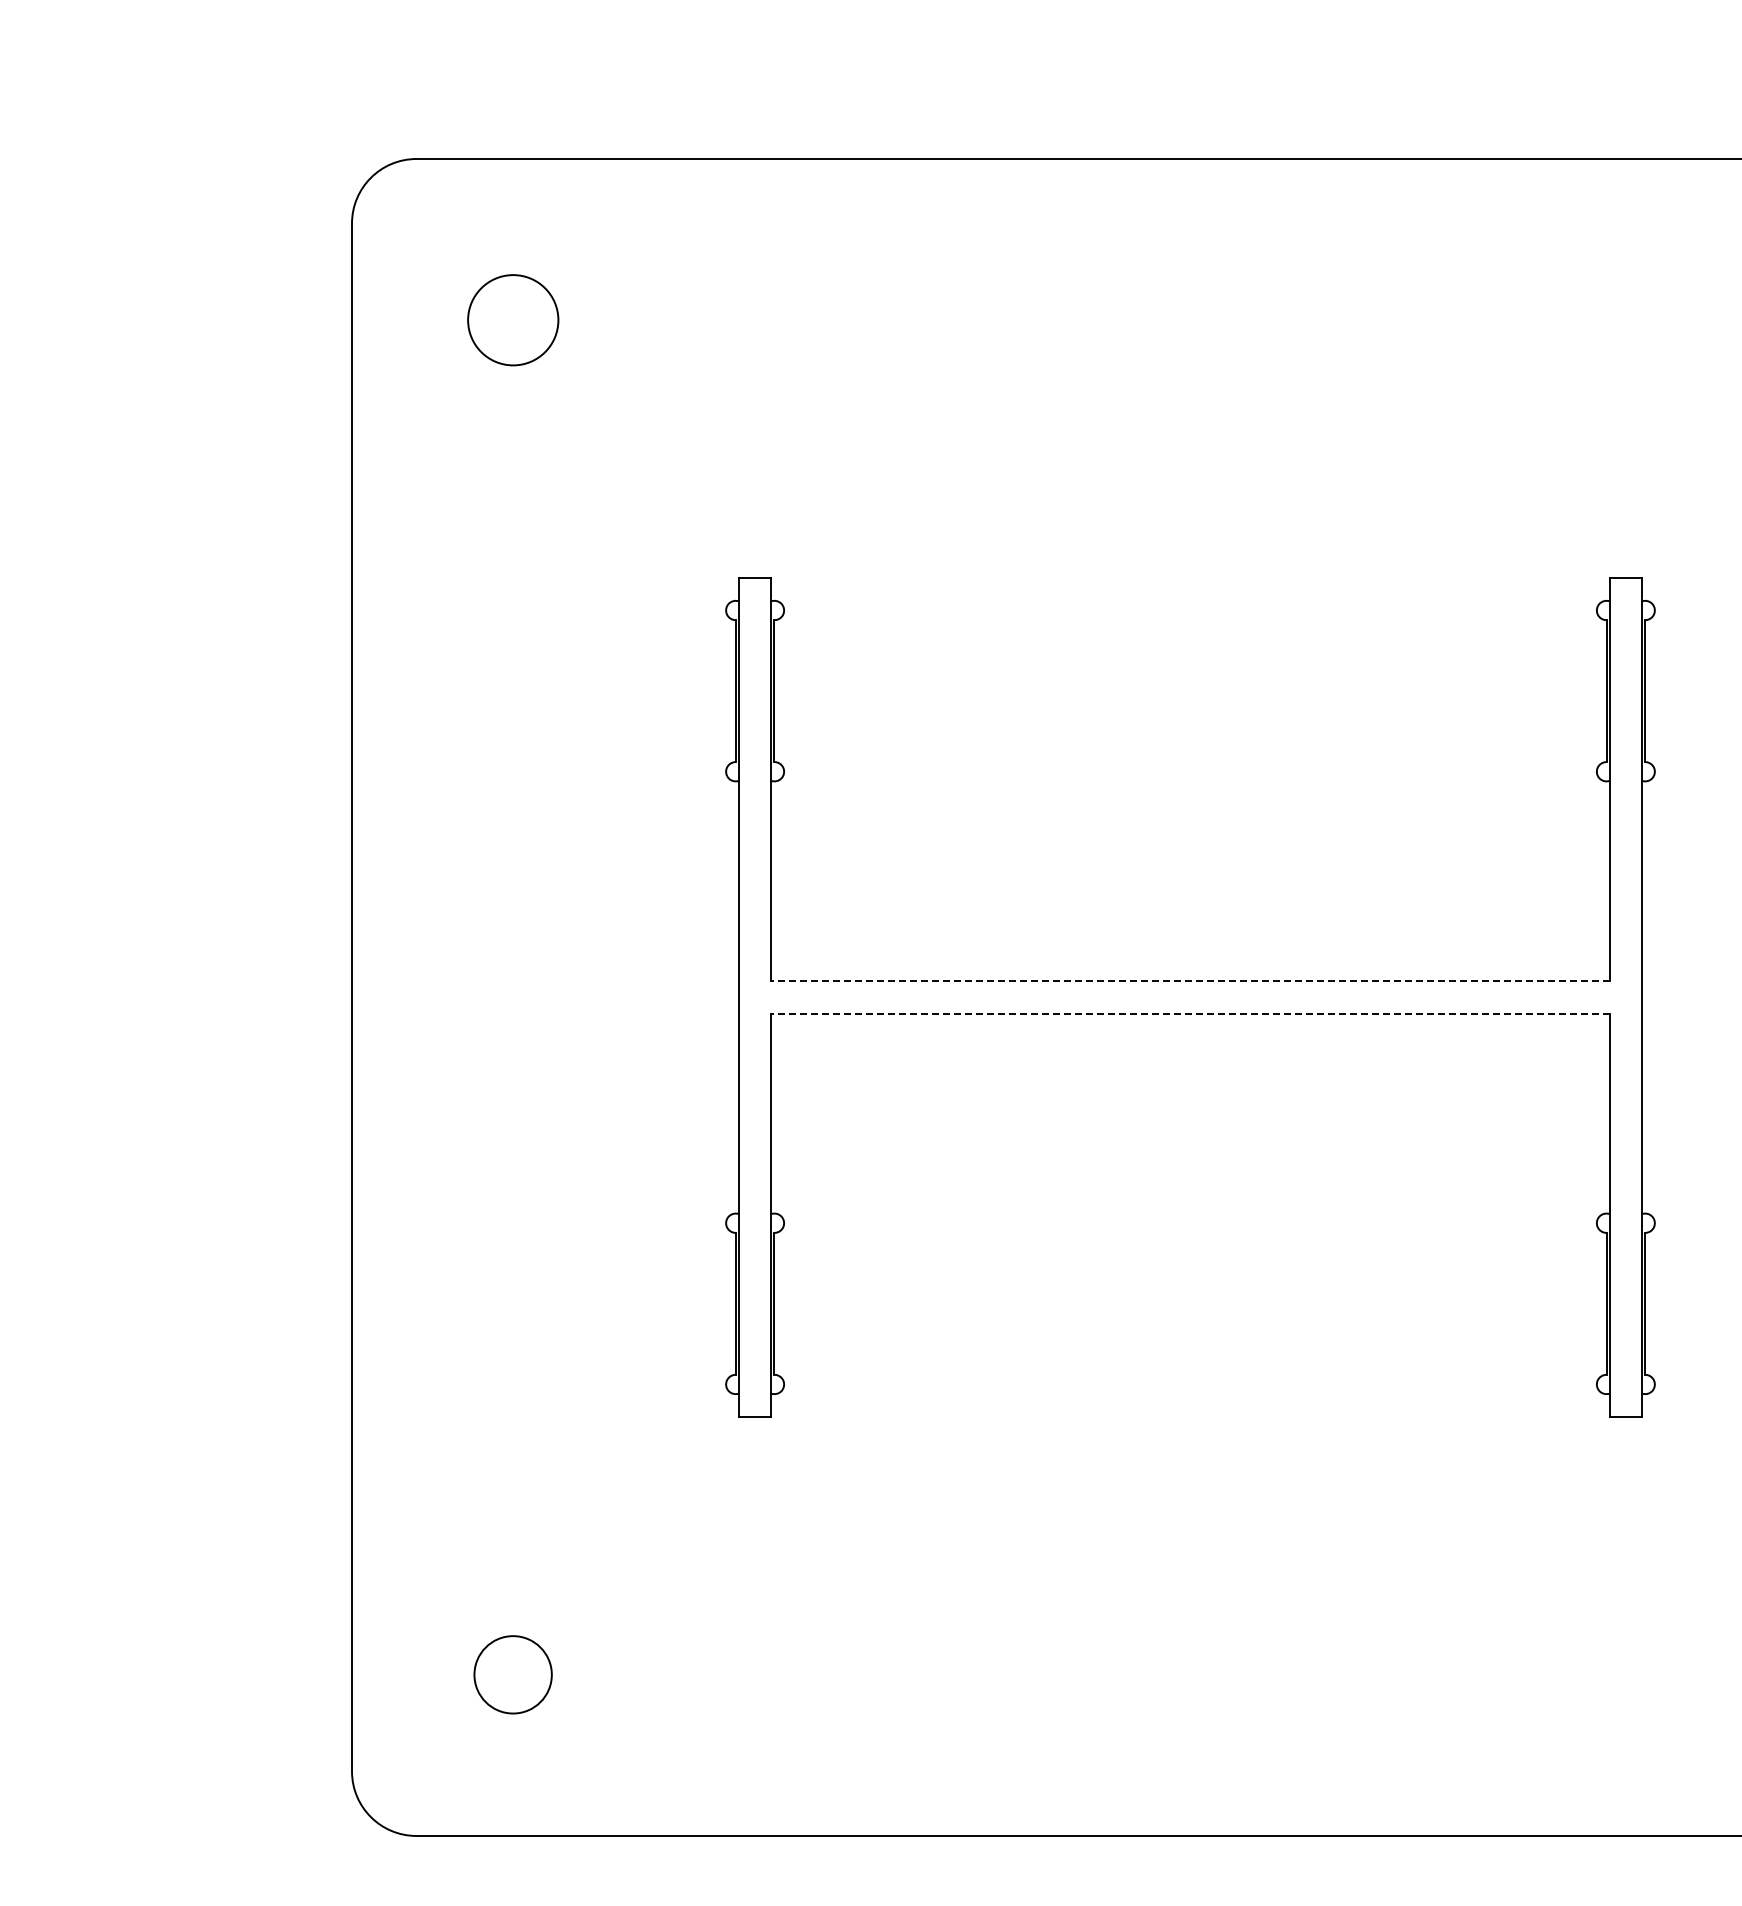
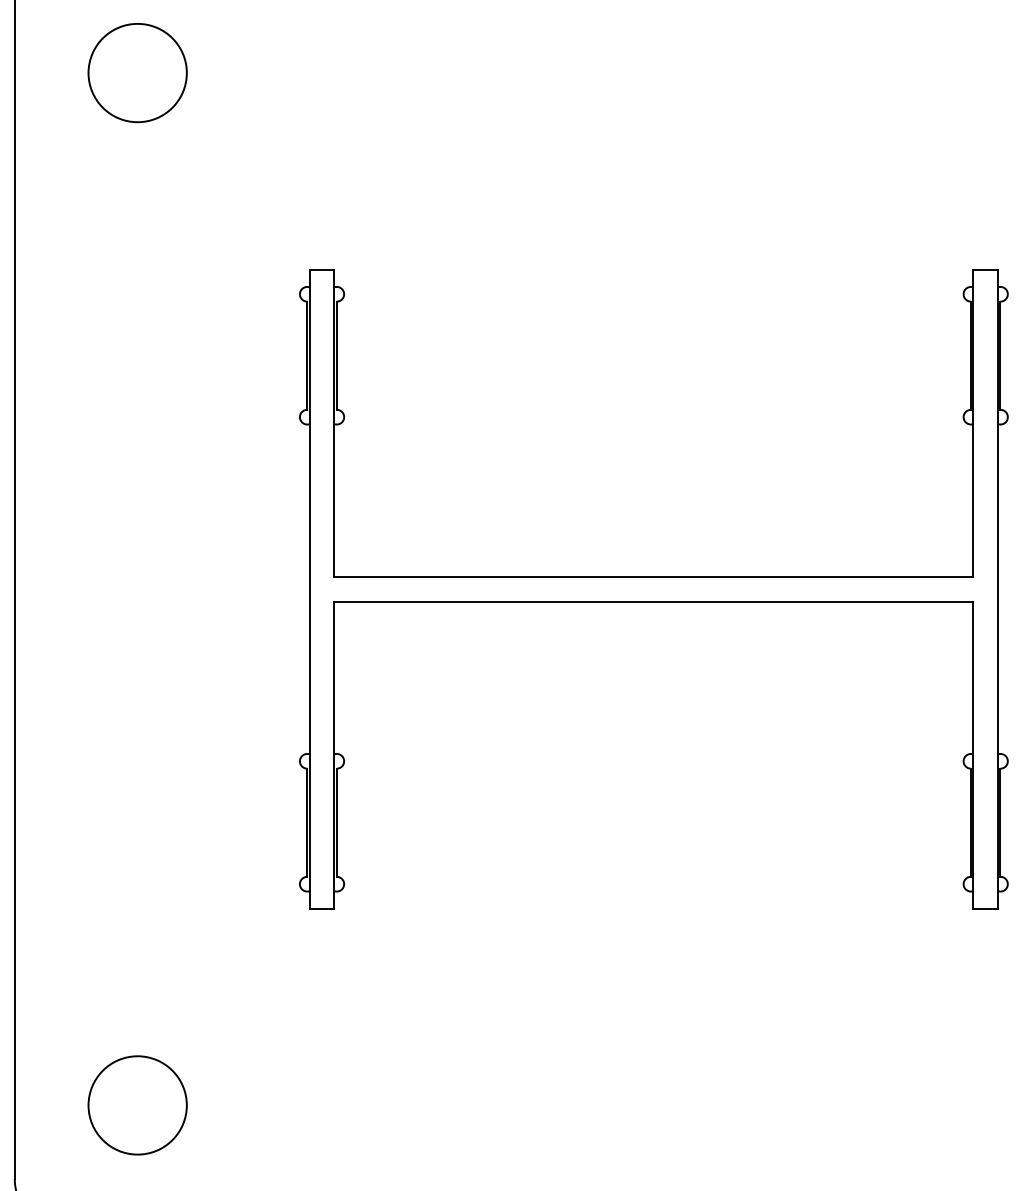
circle: (512, 319) -> (137, 72), size x1.43
line: (1190, 981) -> (653, 577), dashed -> solid
line: (1190, 1013) -> (653, 601), dashed -> solid
circle: (512, 1674) -> (137, 1105), size x1.67

